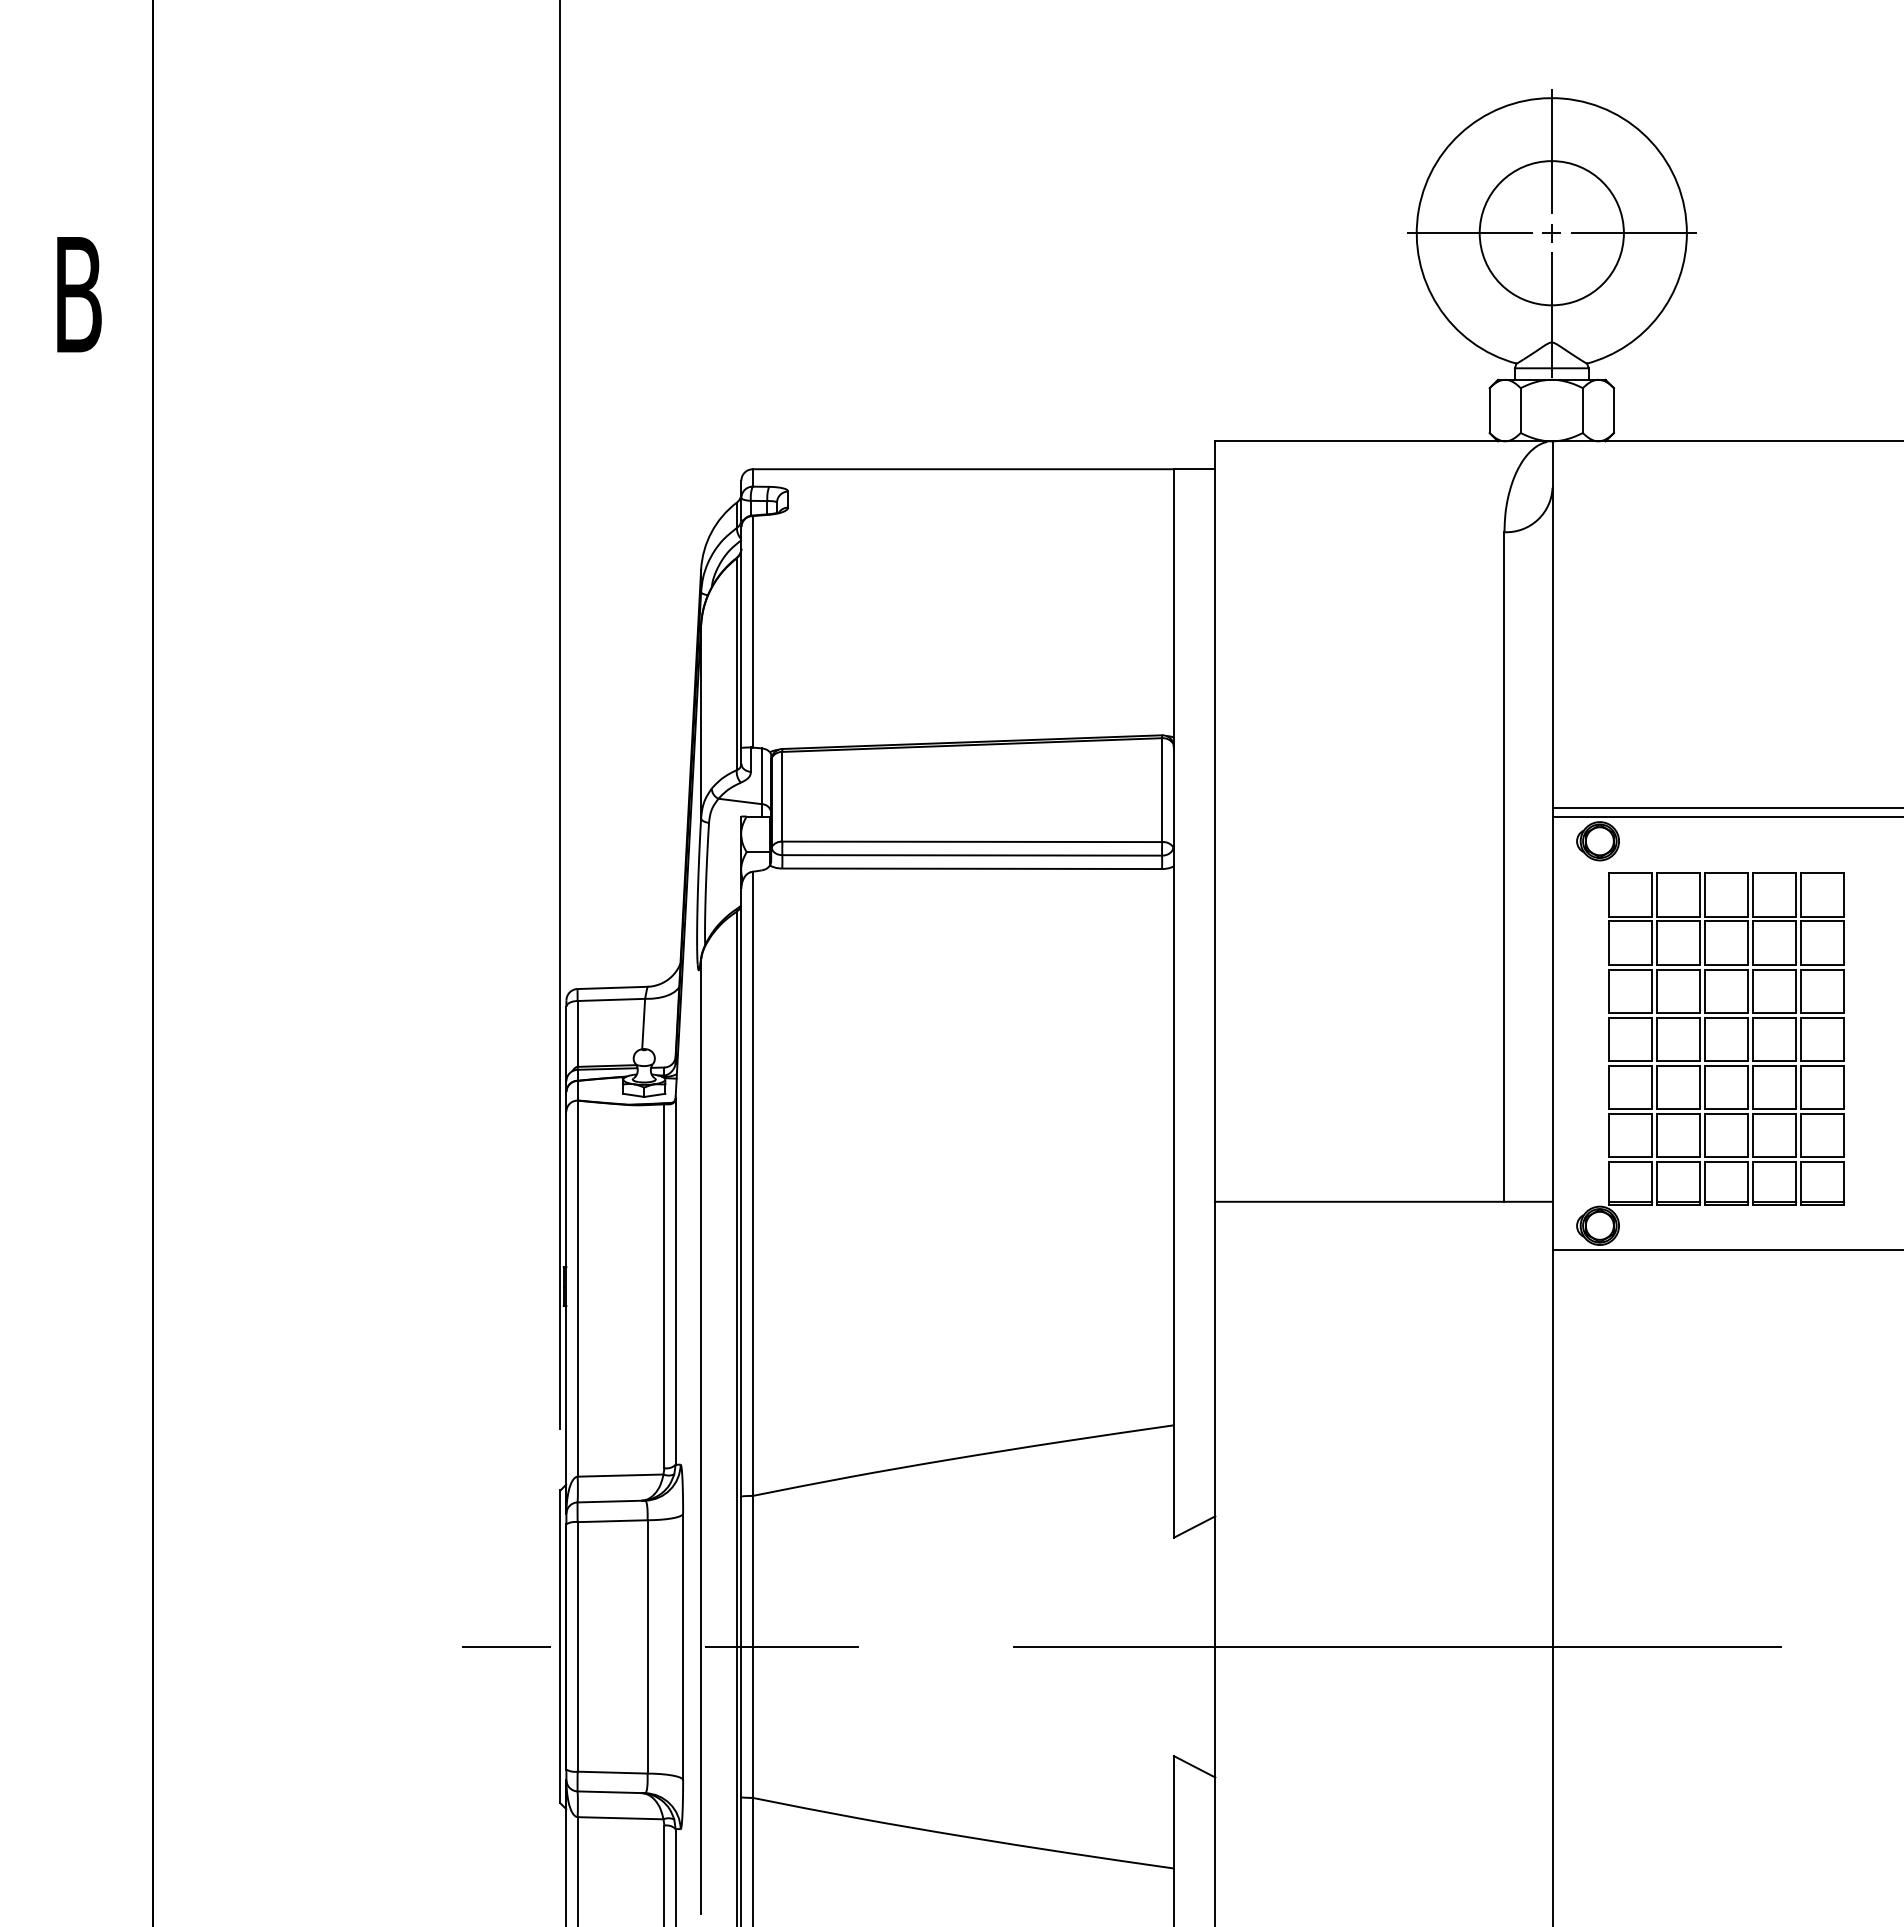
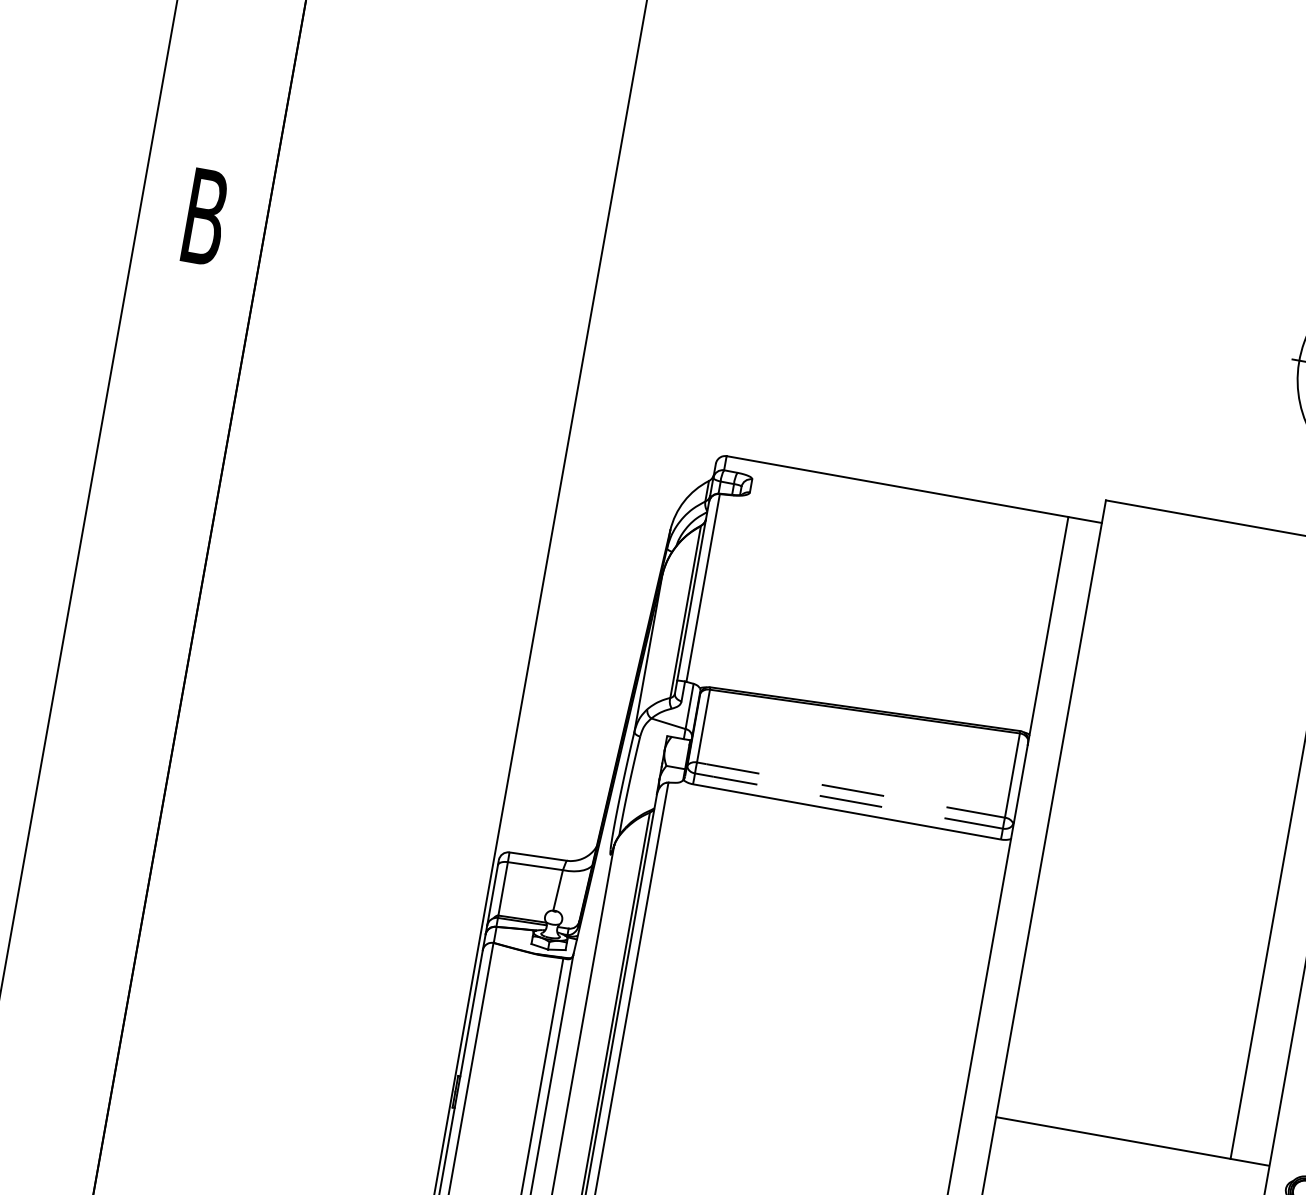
line: (971, 841) -> (850, 789), solid -> dashed
line: (970, 855) -> (847, 800), solid -> dashed

